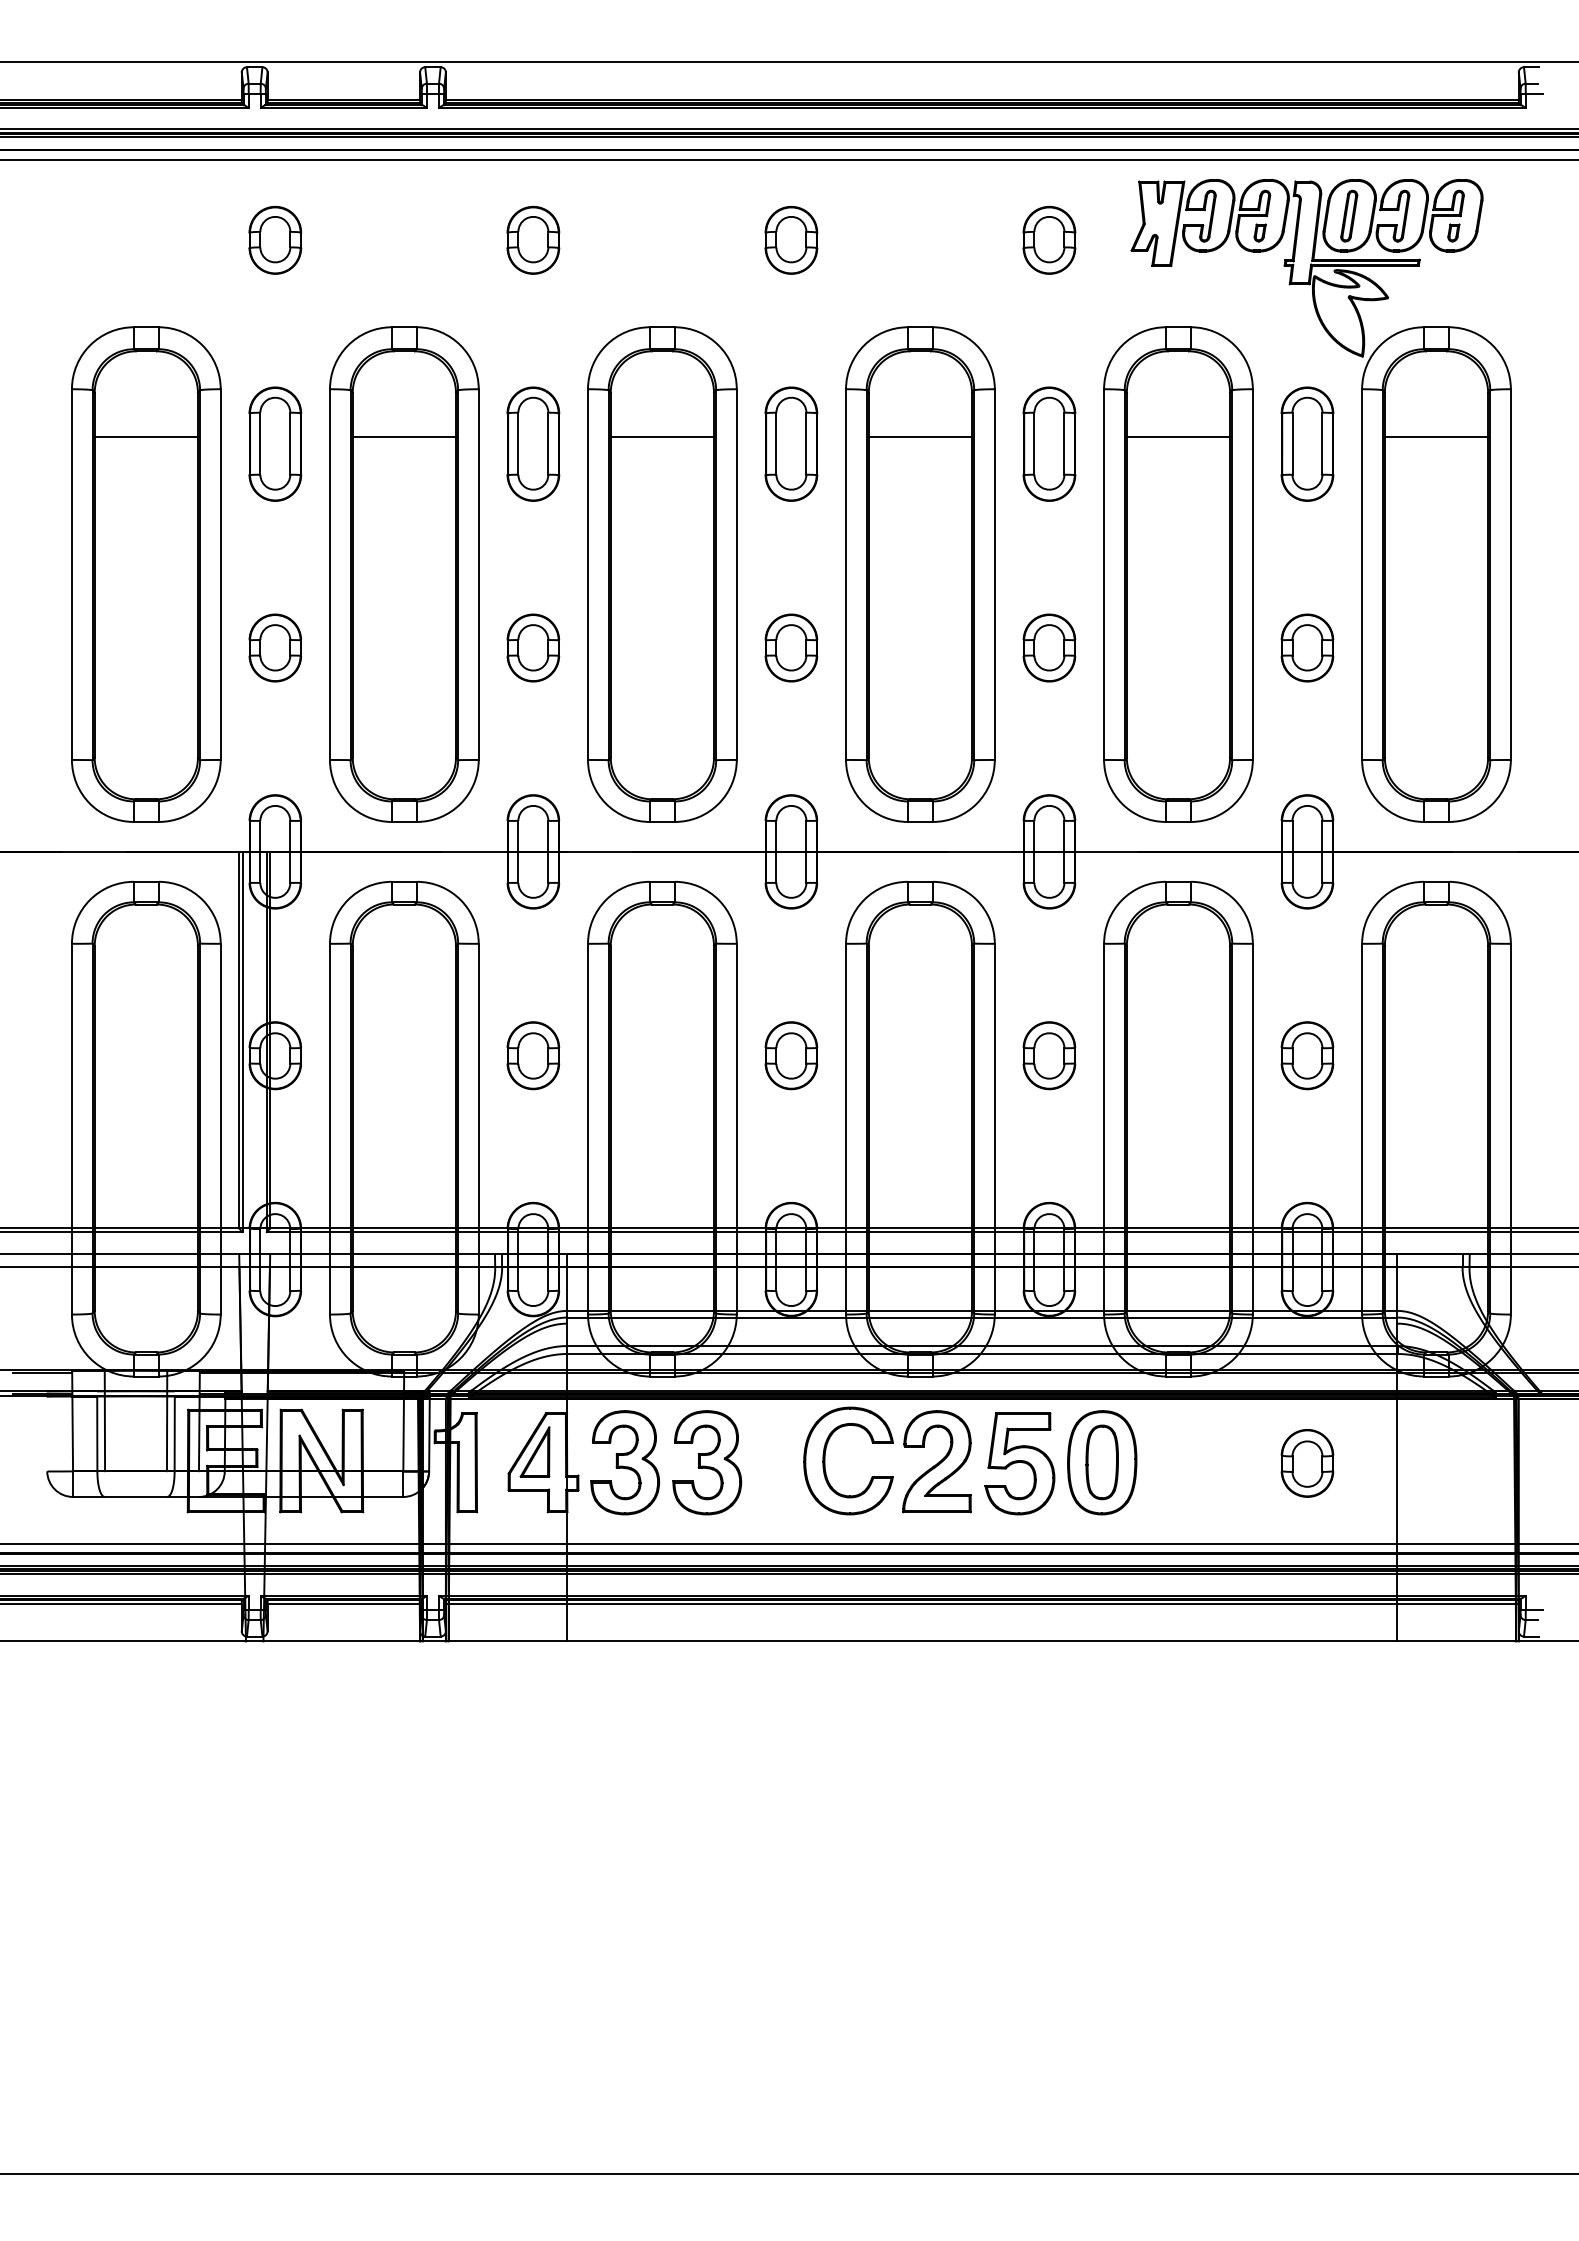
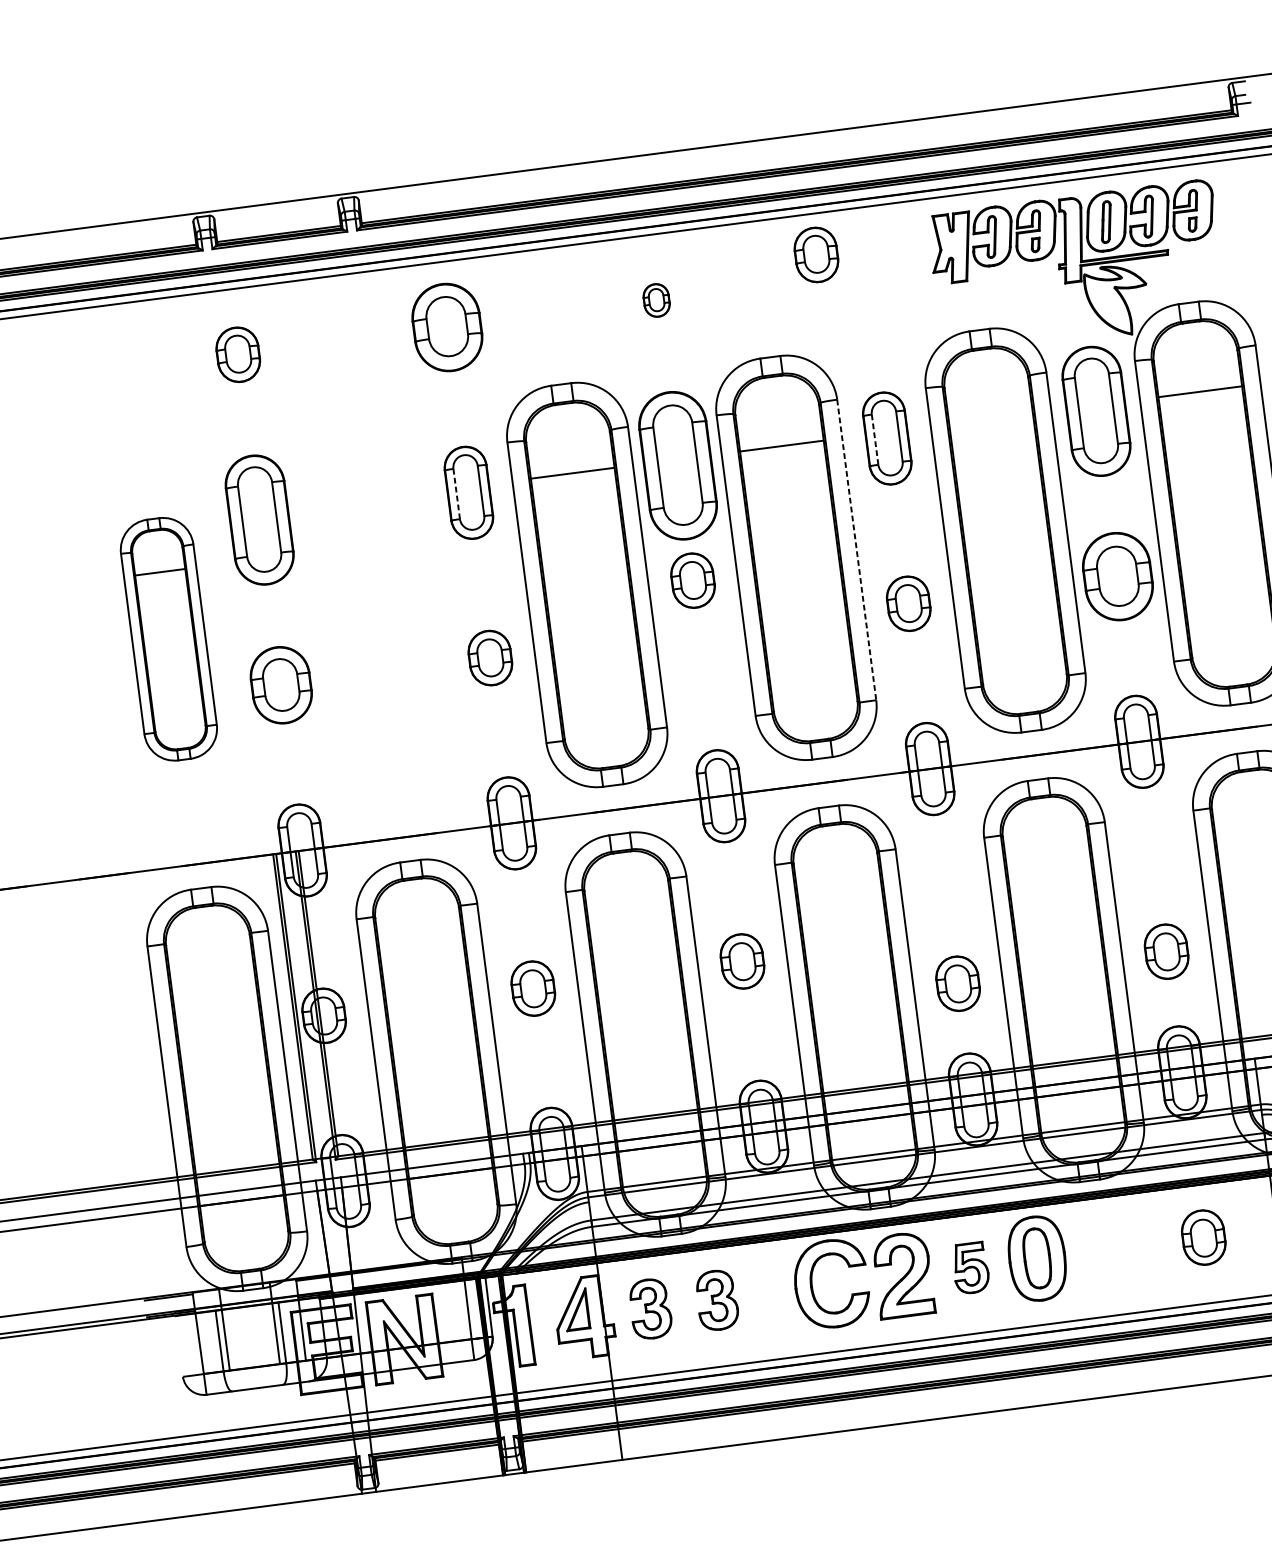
part: (533, 240) -> (447, 327), size x1.6
part: (791, 240) -> (656, 300), size x0.6
part: (1049, 240) -> (816, 255), moved
line: (1178, 436) -> (991, 418), removed
part: (275, 443) -> (259, 519), size x1.4
line: (518, 443) -> (456, 493), solid -> dashed
part: (791, 443) -> (678, 465), size x1.6
line: (1034, 443) -> (875, 439), solid -> dashed
part: (1307, 443) -> (1096, 410), size x1.4
part: (146, 574) -> (169, 639), size x0.6
part: (404, 574) -> (378, 612), removed
line: (994, 575) -> (856, 550), solid -> dashed
part: (274, 647) -> (280, 684), size x1.4
part: (791, 647) -> (693, 580), moved
part: (1307, 647) -> (1117, 576), size x1.6
part: (1049, 1055) -> (958, 983), moved
part: (1307, 1055) -> (1166, 951), moved
part: (624, 1462) -> (650, 1308), size x0.7
part: (707, 1462) -> (717, 1300), size x0.7
part: (1019, 1463) -> (970, 1268), size x0.6

